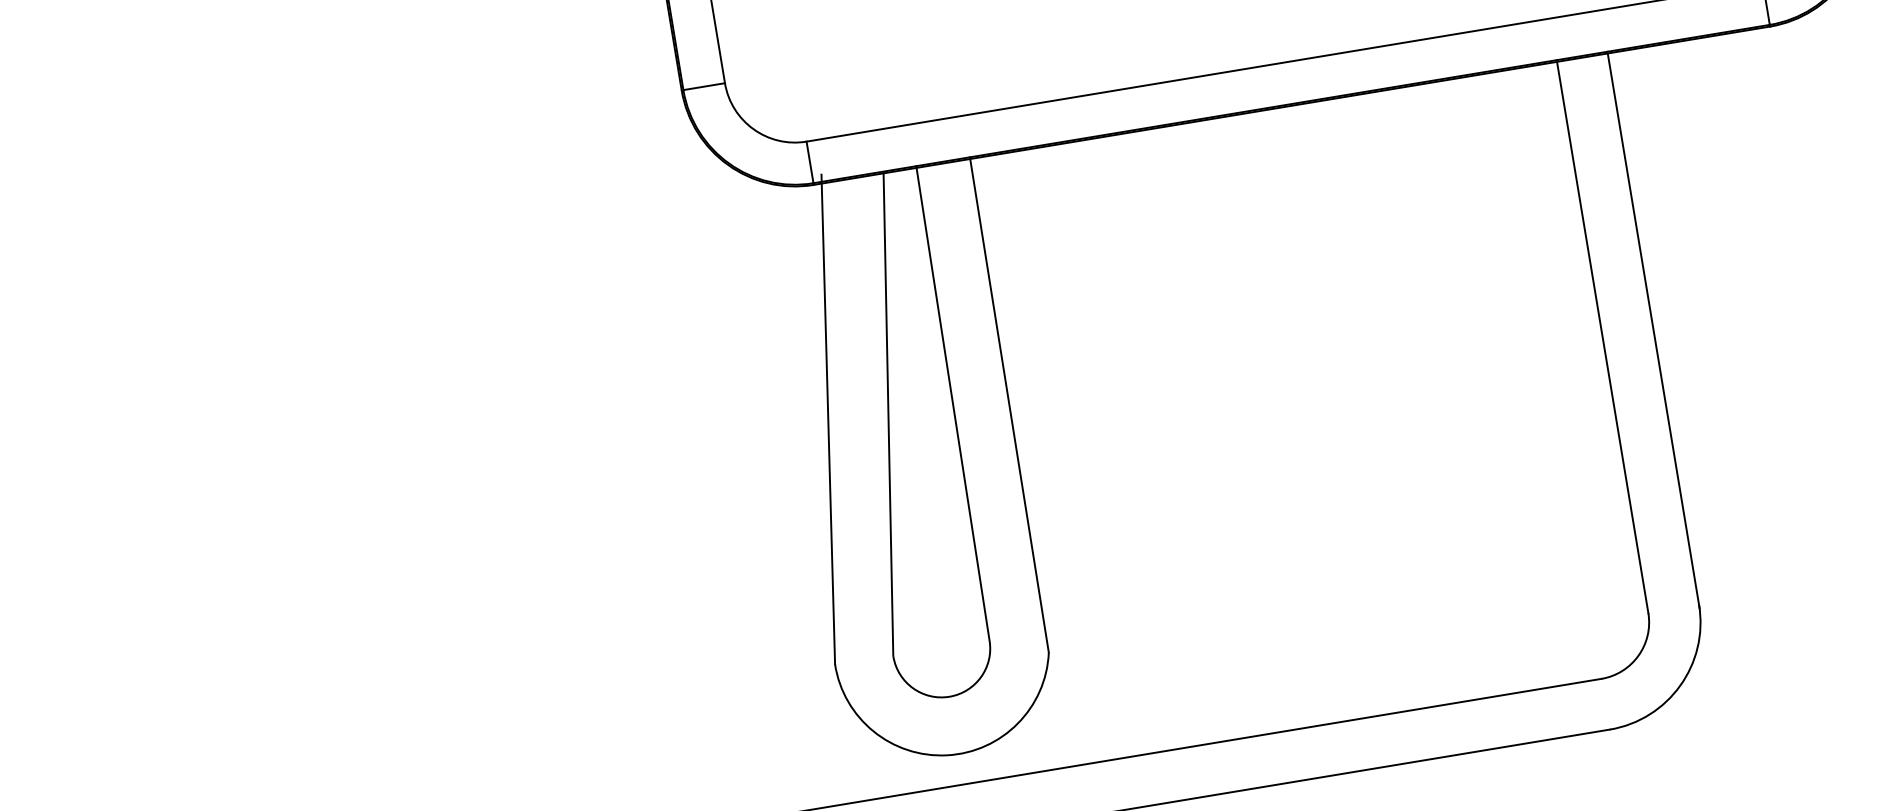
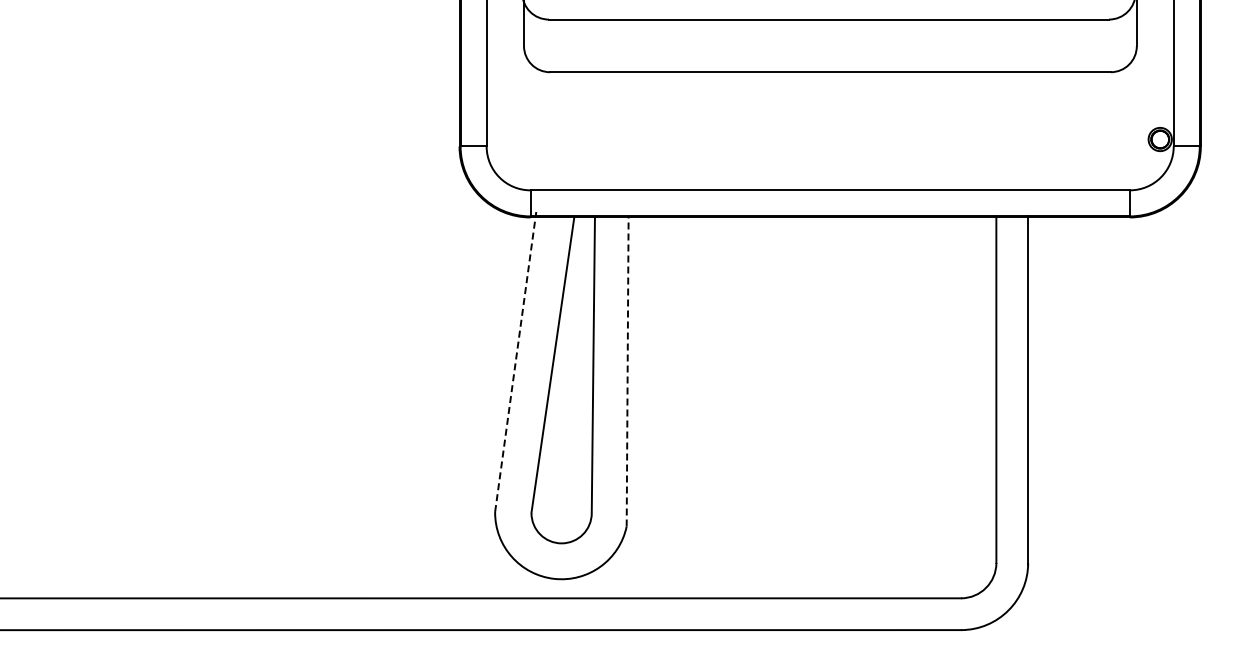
line: (1008, 403) -> (627, 370), solid -> dashed
line: (827, 418) -> (515, 361), solid -> dashed

